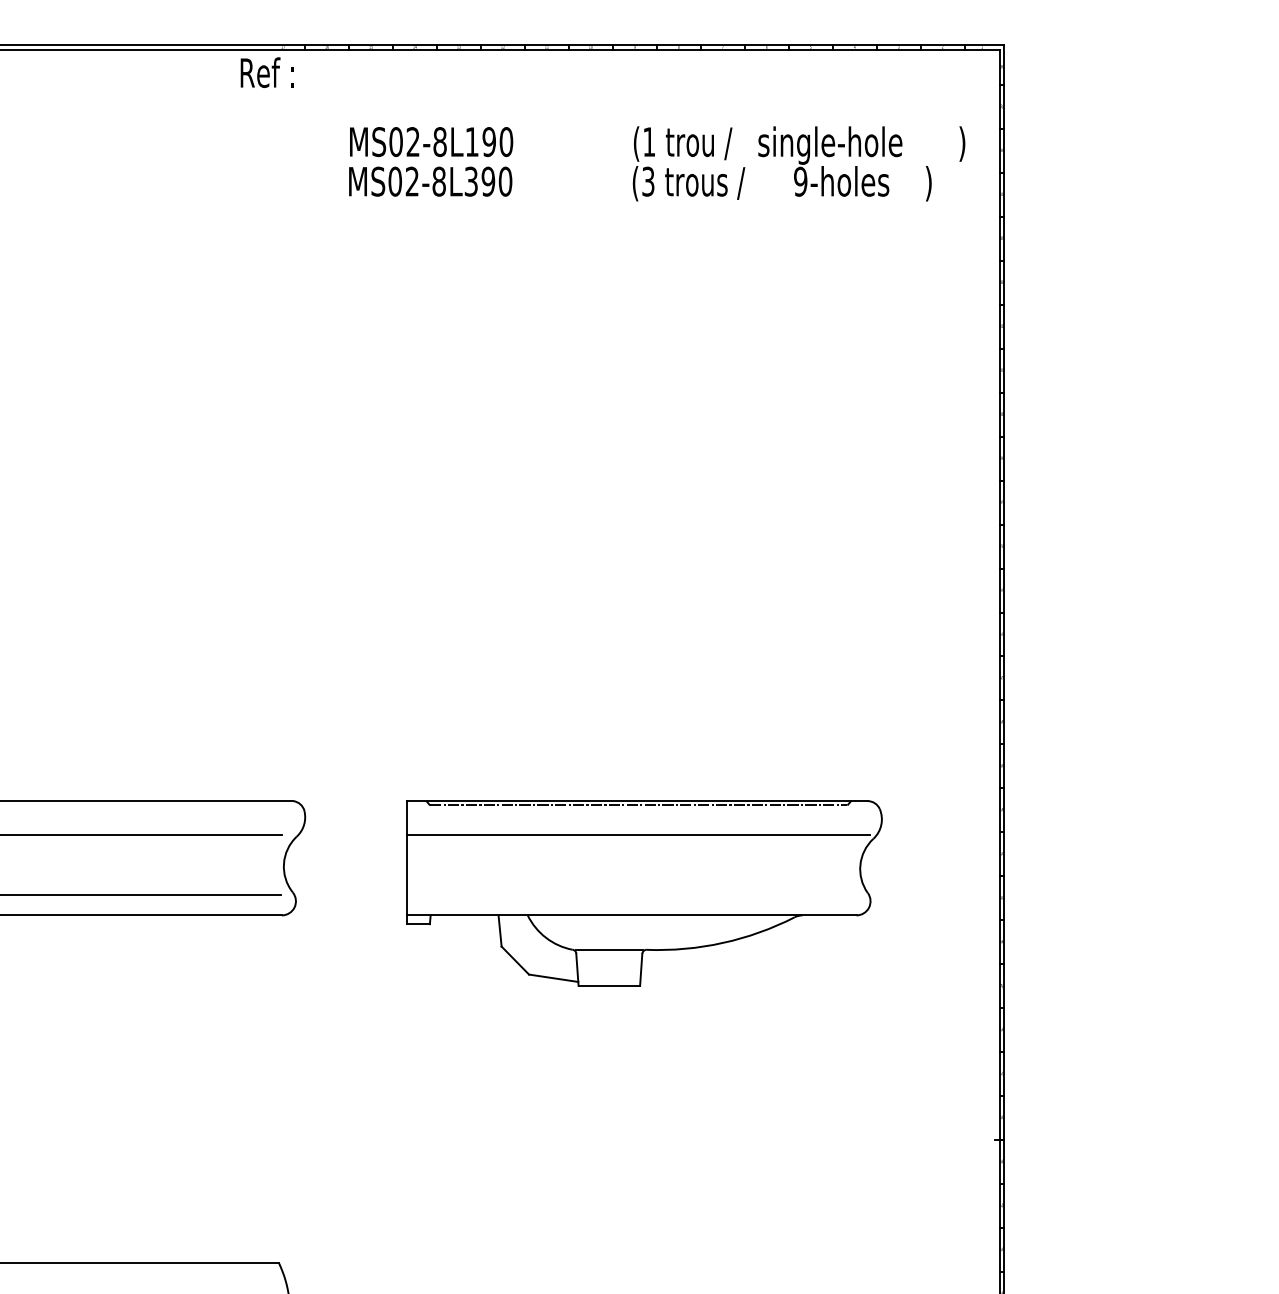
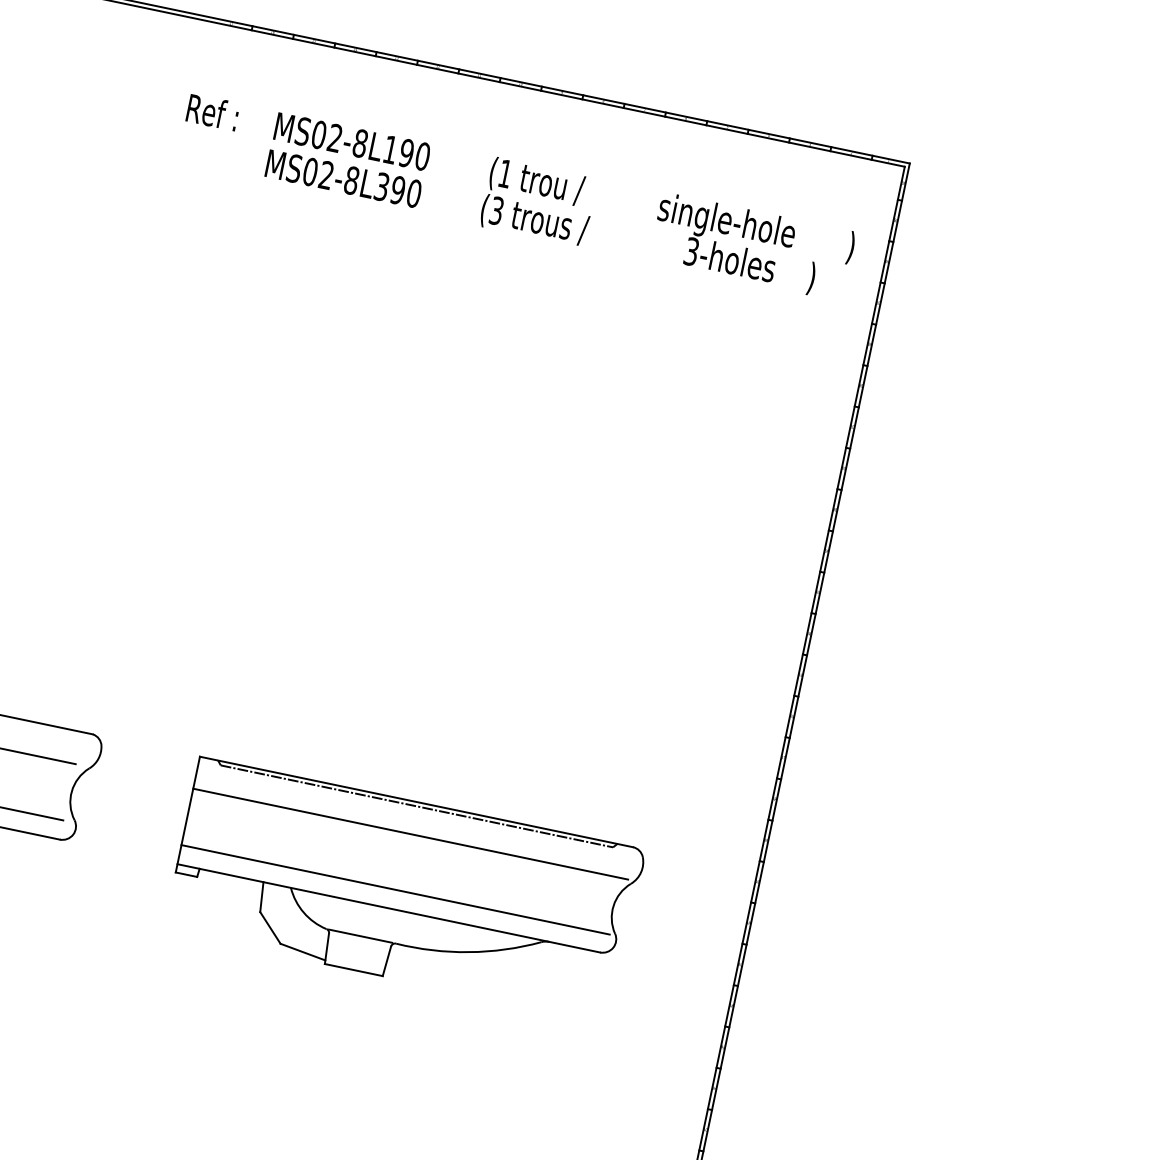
text: (266, 72) -> (212, 112), moved
text: (688, 163) -> (538, 201), moved
text: (800, 181) -> (691, 251), 9-holes -> 3-holes
line: (634, 895) -> (395, 890), added

